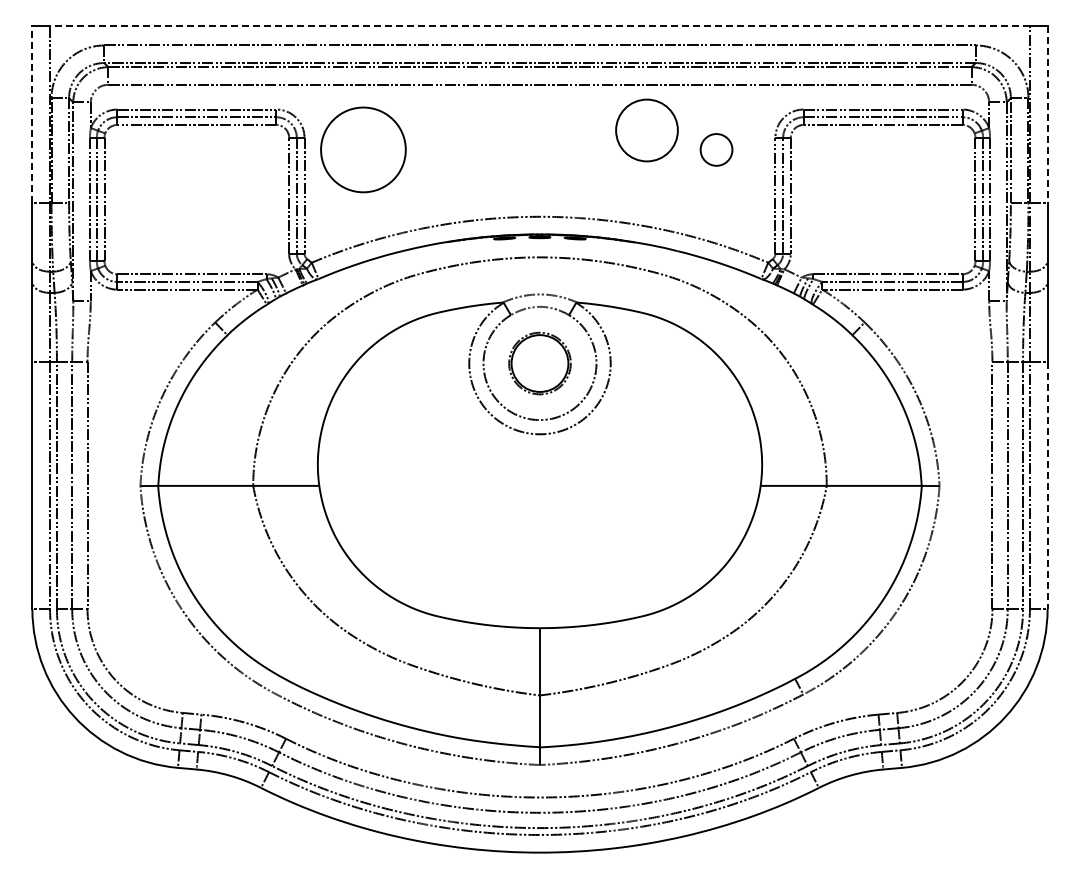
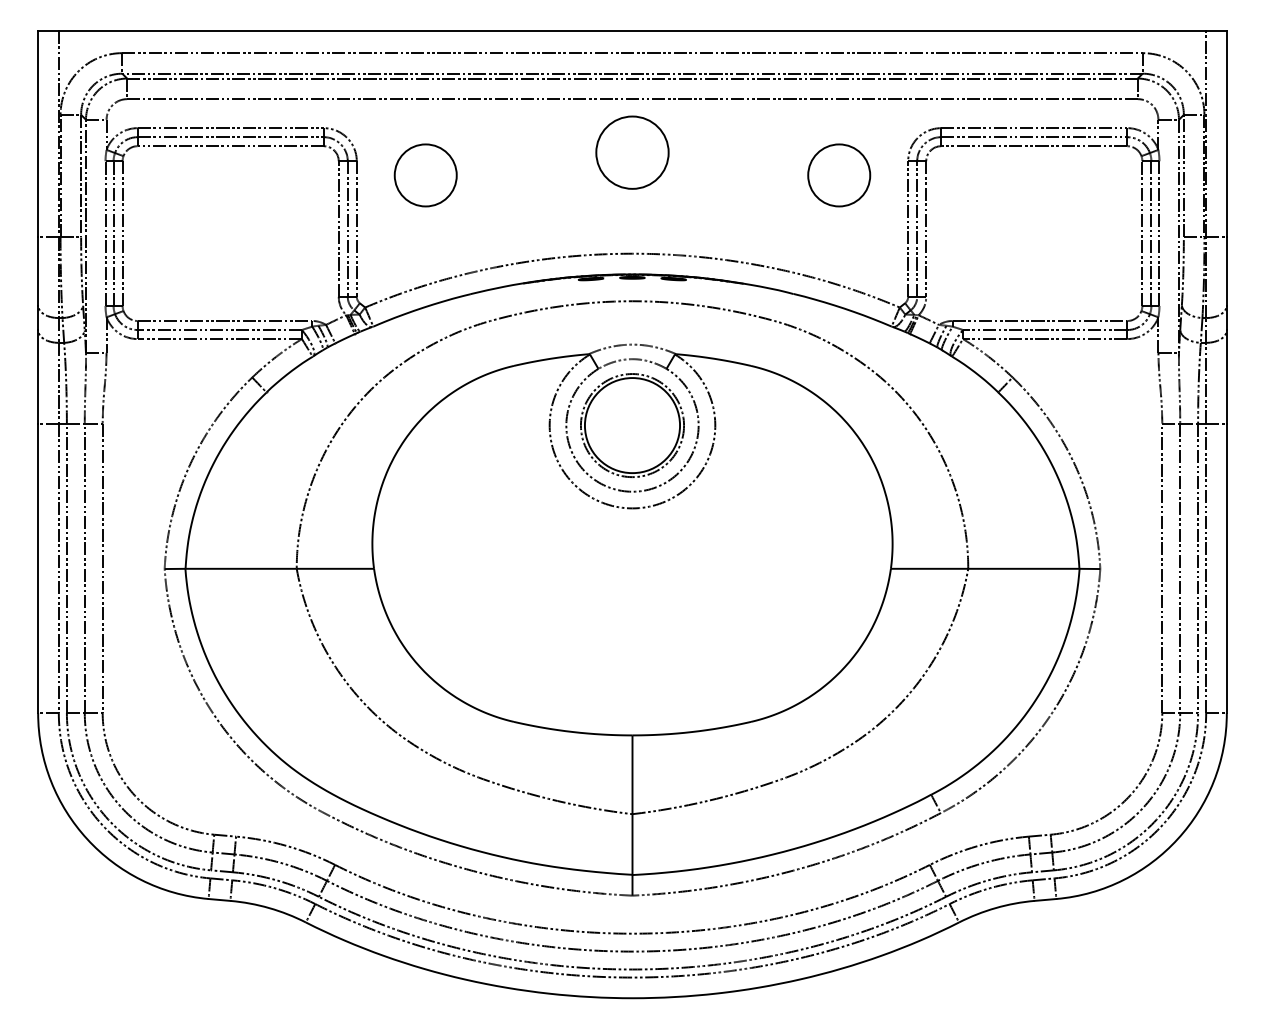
line: (540, 26) -> (633, 30), dashed -> solid
line: (32, 114) -> (38, 133), dashed -> solid
line: (1047, 115) -> (1226, 135), dashed -> solid
circle: (646, 130) -> (631, 152), moved
circle: (362, 149) -> (424, 174), size x0.62
circle: (716, 149) -> (839, 174), size x1.67
part: (539, 363) -> (631, 425), size x1.43
line: (1047, 485) -> (1226, 568), dashed -> solid

